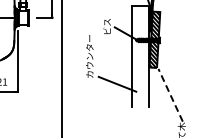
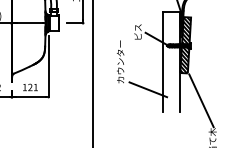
line: (170, 95) -> (201, 100), dashed -> solid

